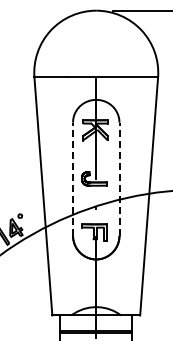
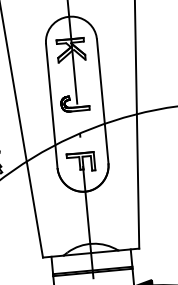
line: (73, 179) -> (52, 106), dashed -> solid
line: (119, 179) -> (102, 101), dashed -> solid

